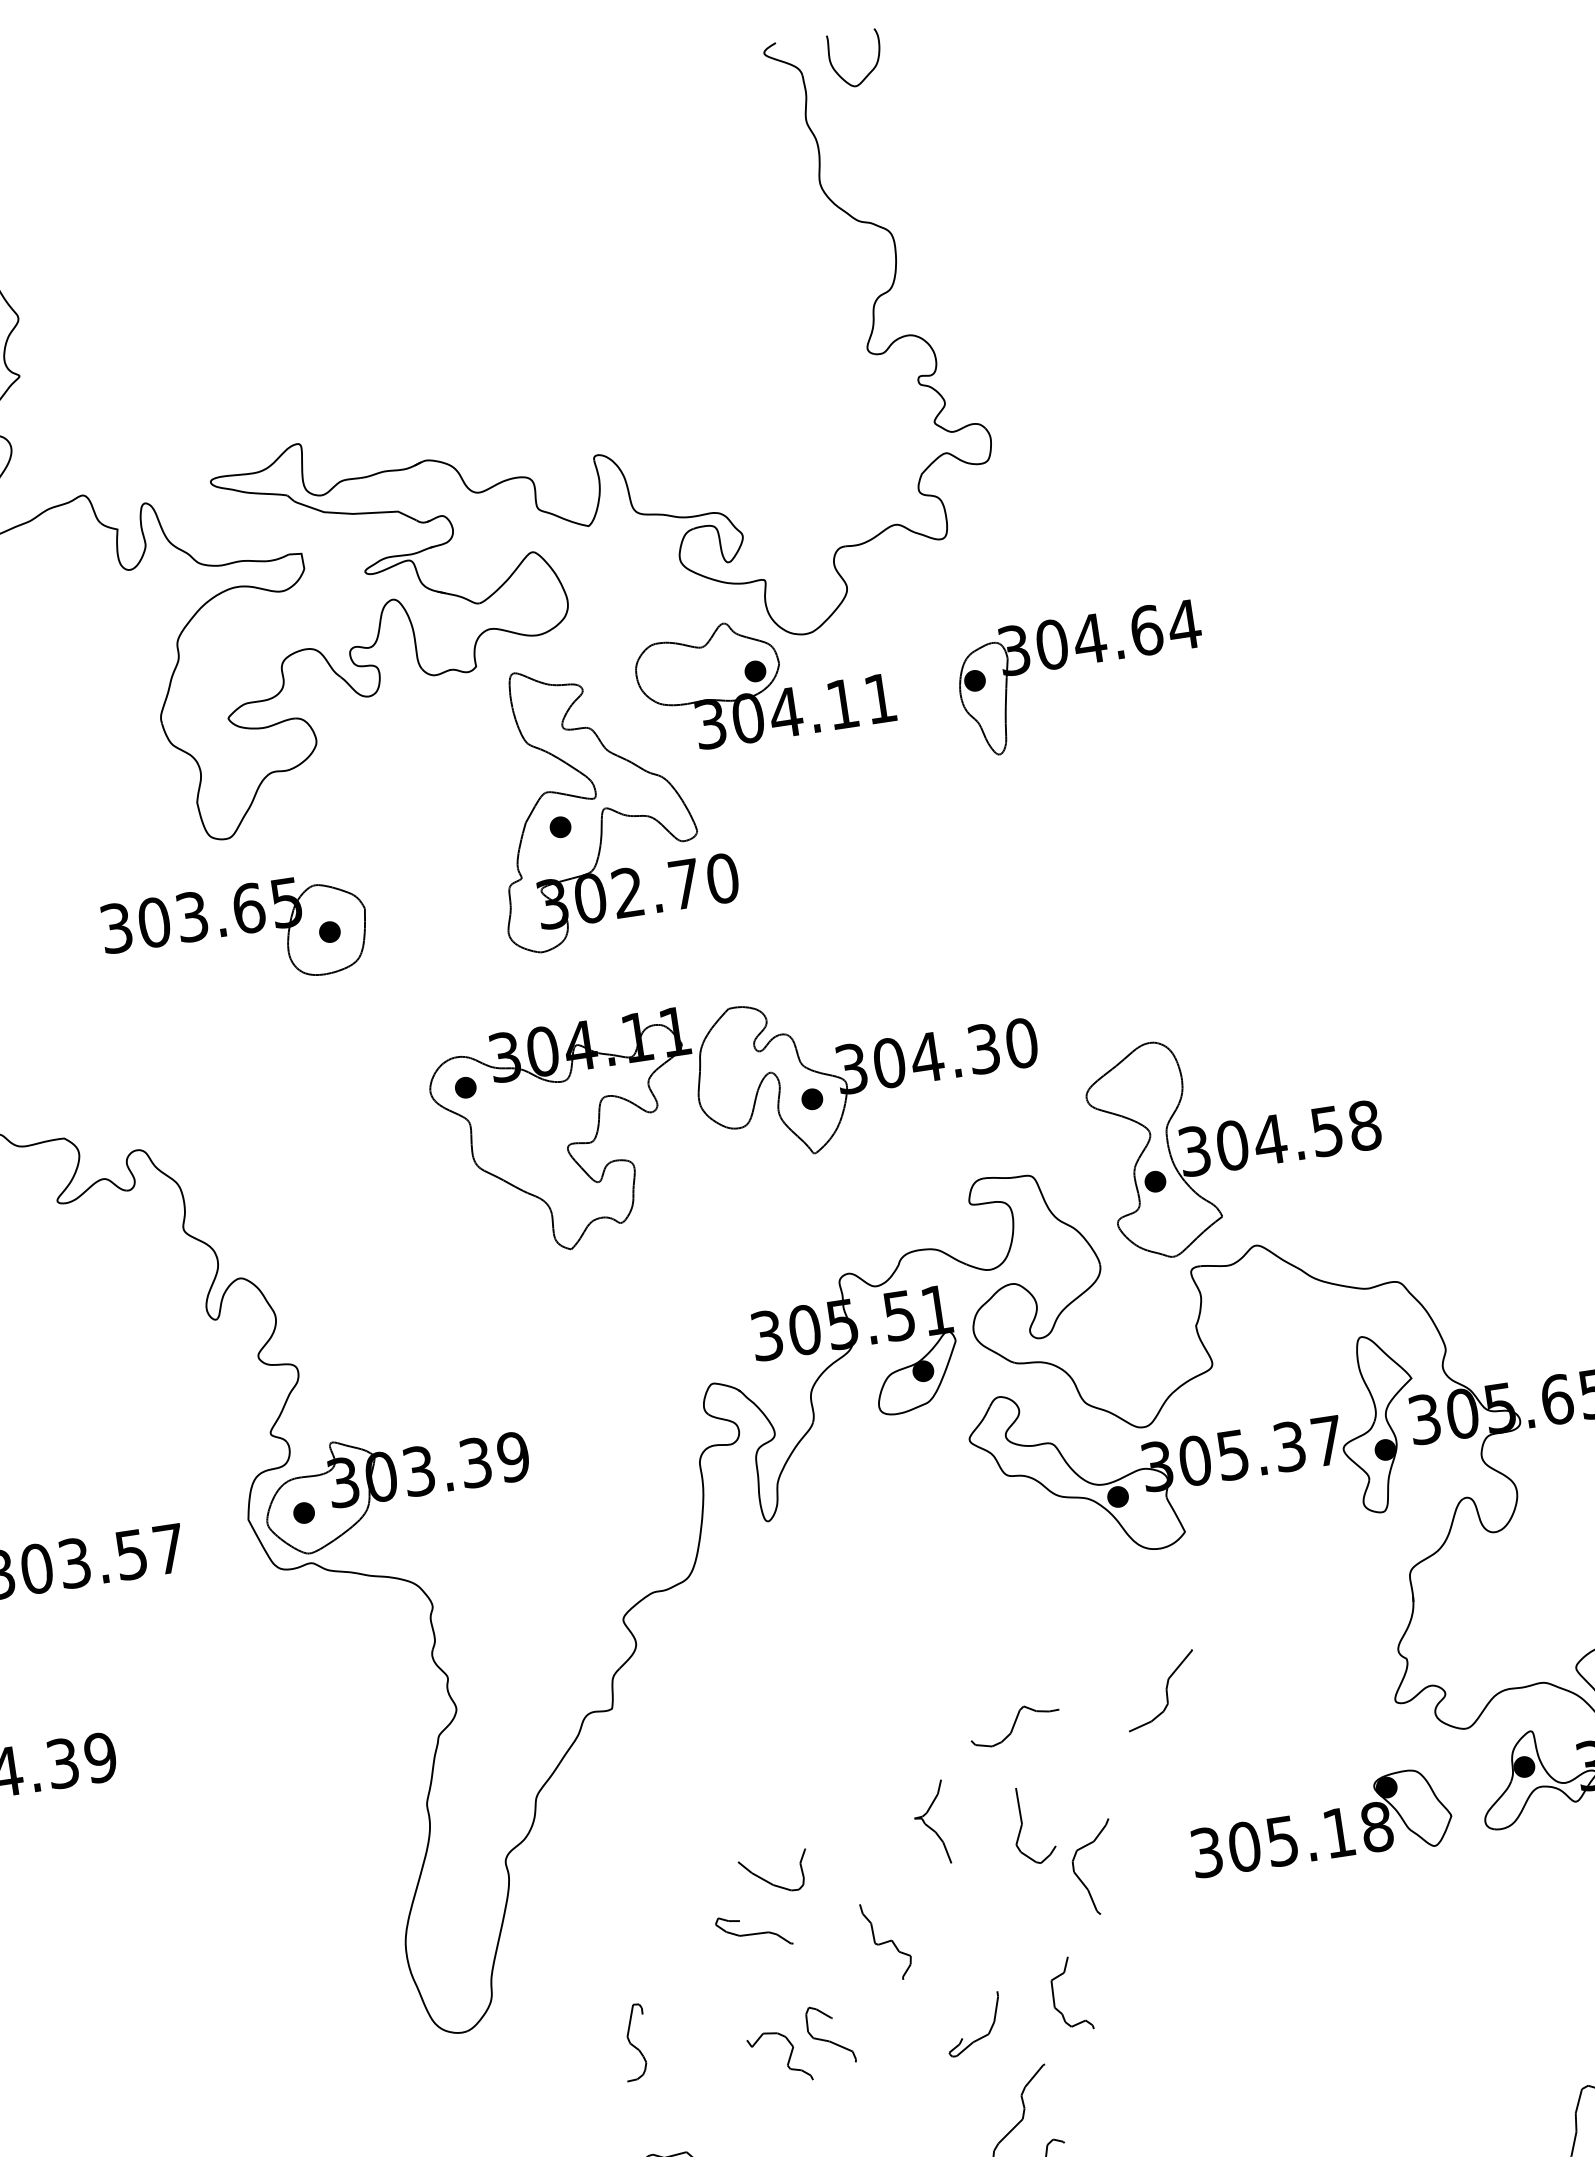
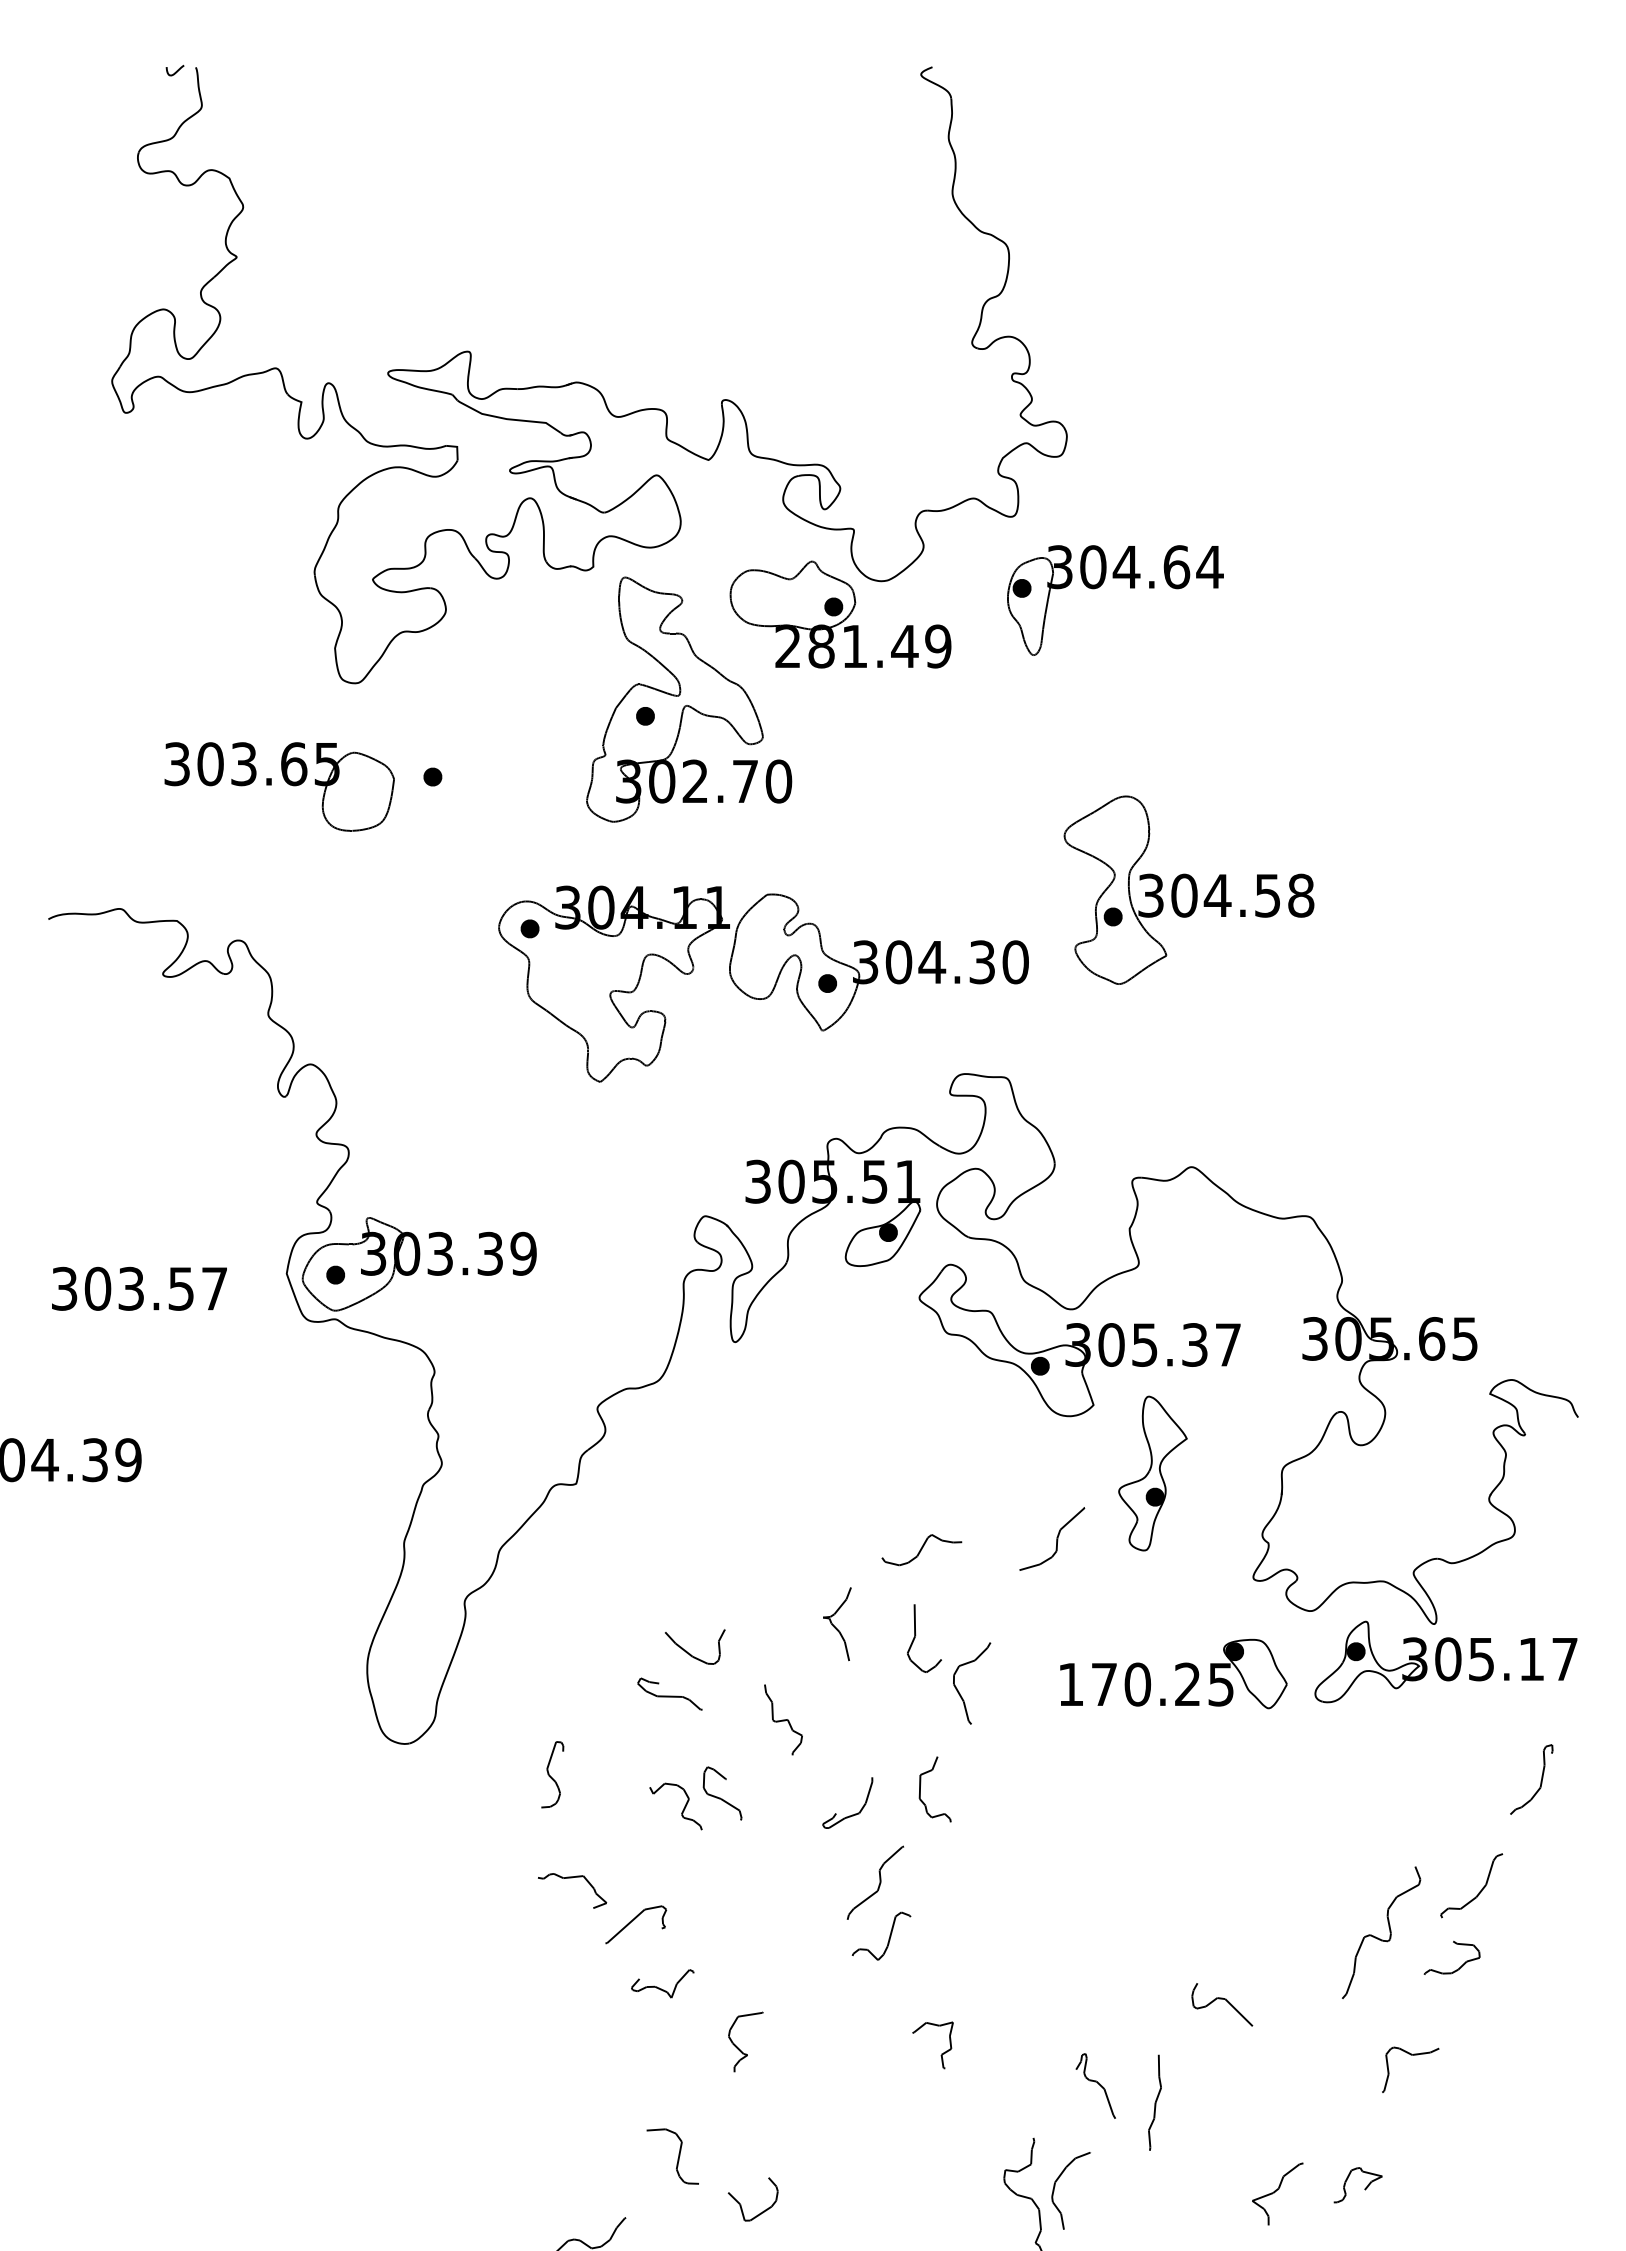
curve: (867, 73) -> (1007, 105), removed
part: (1097, 662) -> (1130, 588), moved
text: (795, 711) -> (863, 646), 304.11 -> 281.49
part: (240, 928) -> (284, 780), moved
part: (1236, 1137) -> (1188, 889), moved
part: (1378, 1423) -> (1152, 1473), moved
text: (1292, 1839) -> (1146, 1684), 305.18 -> 170.25

